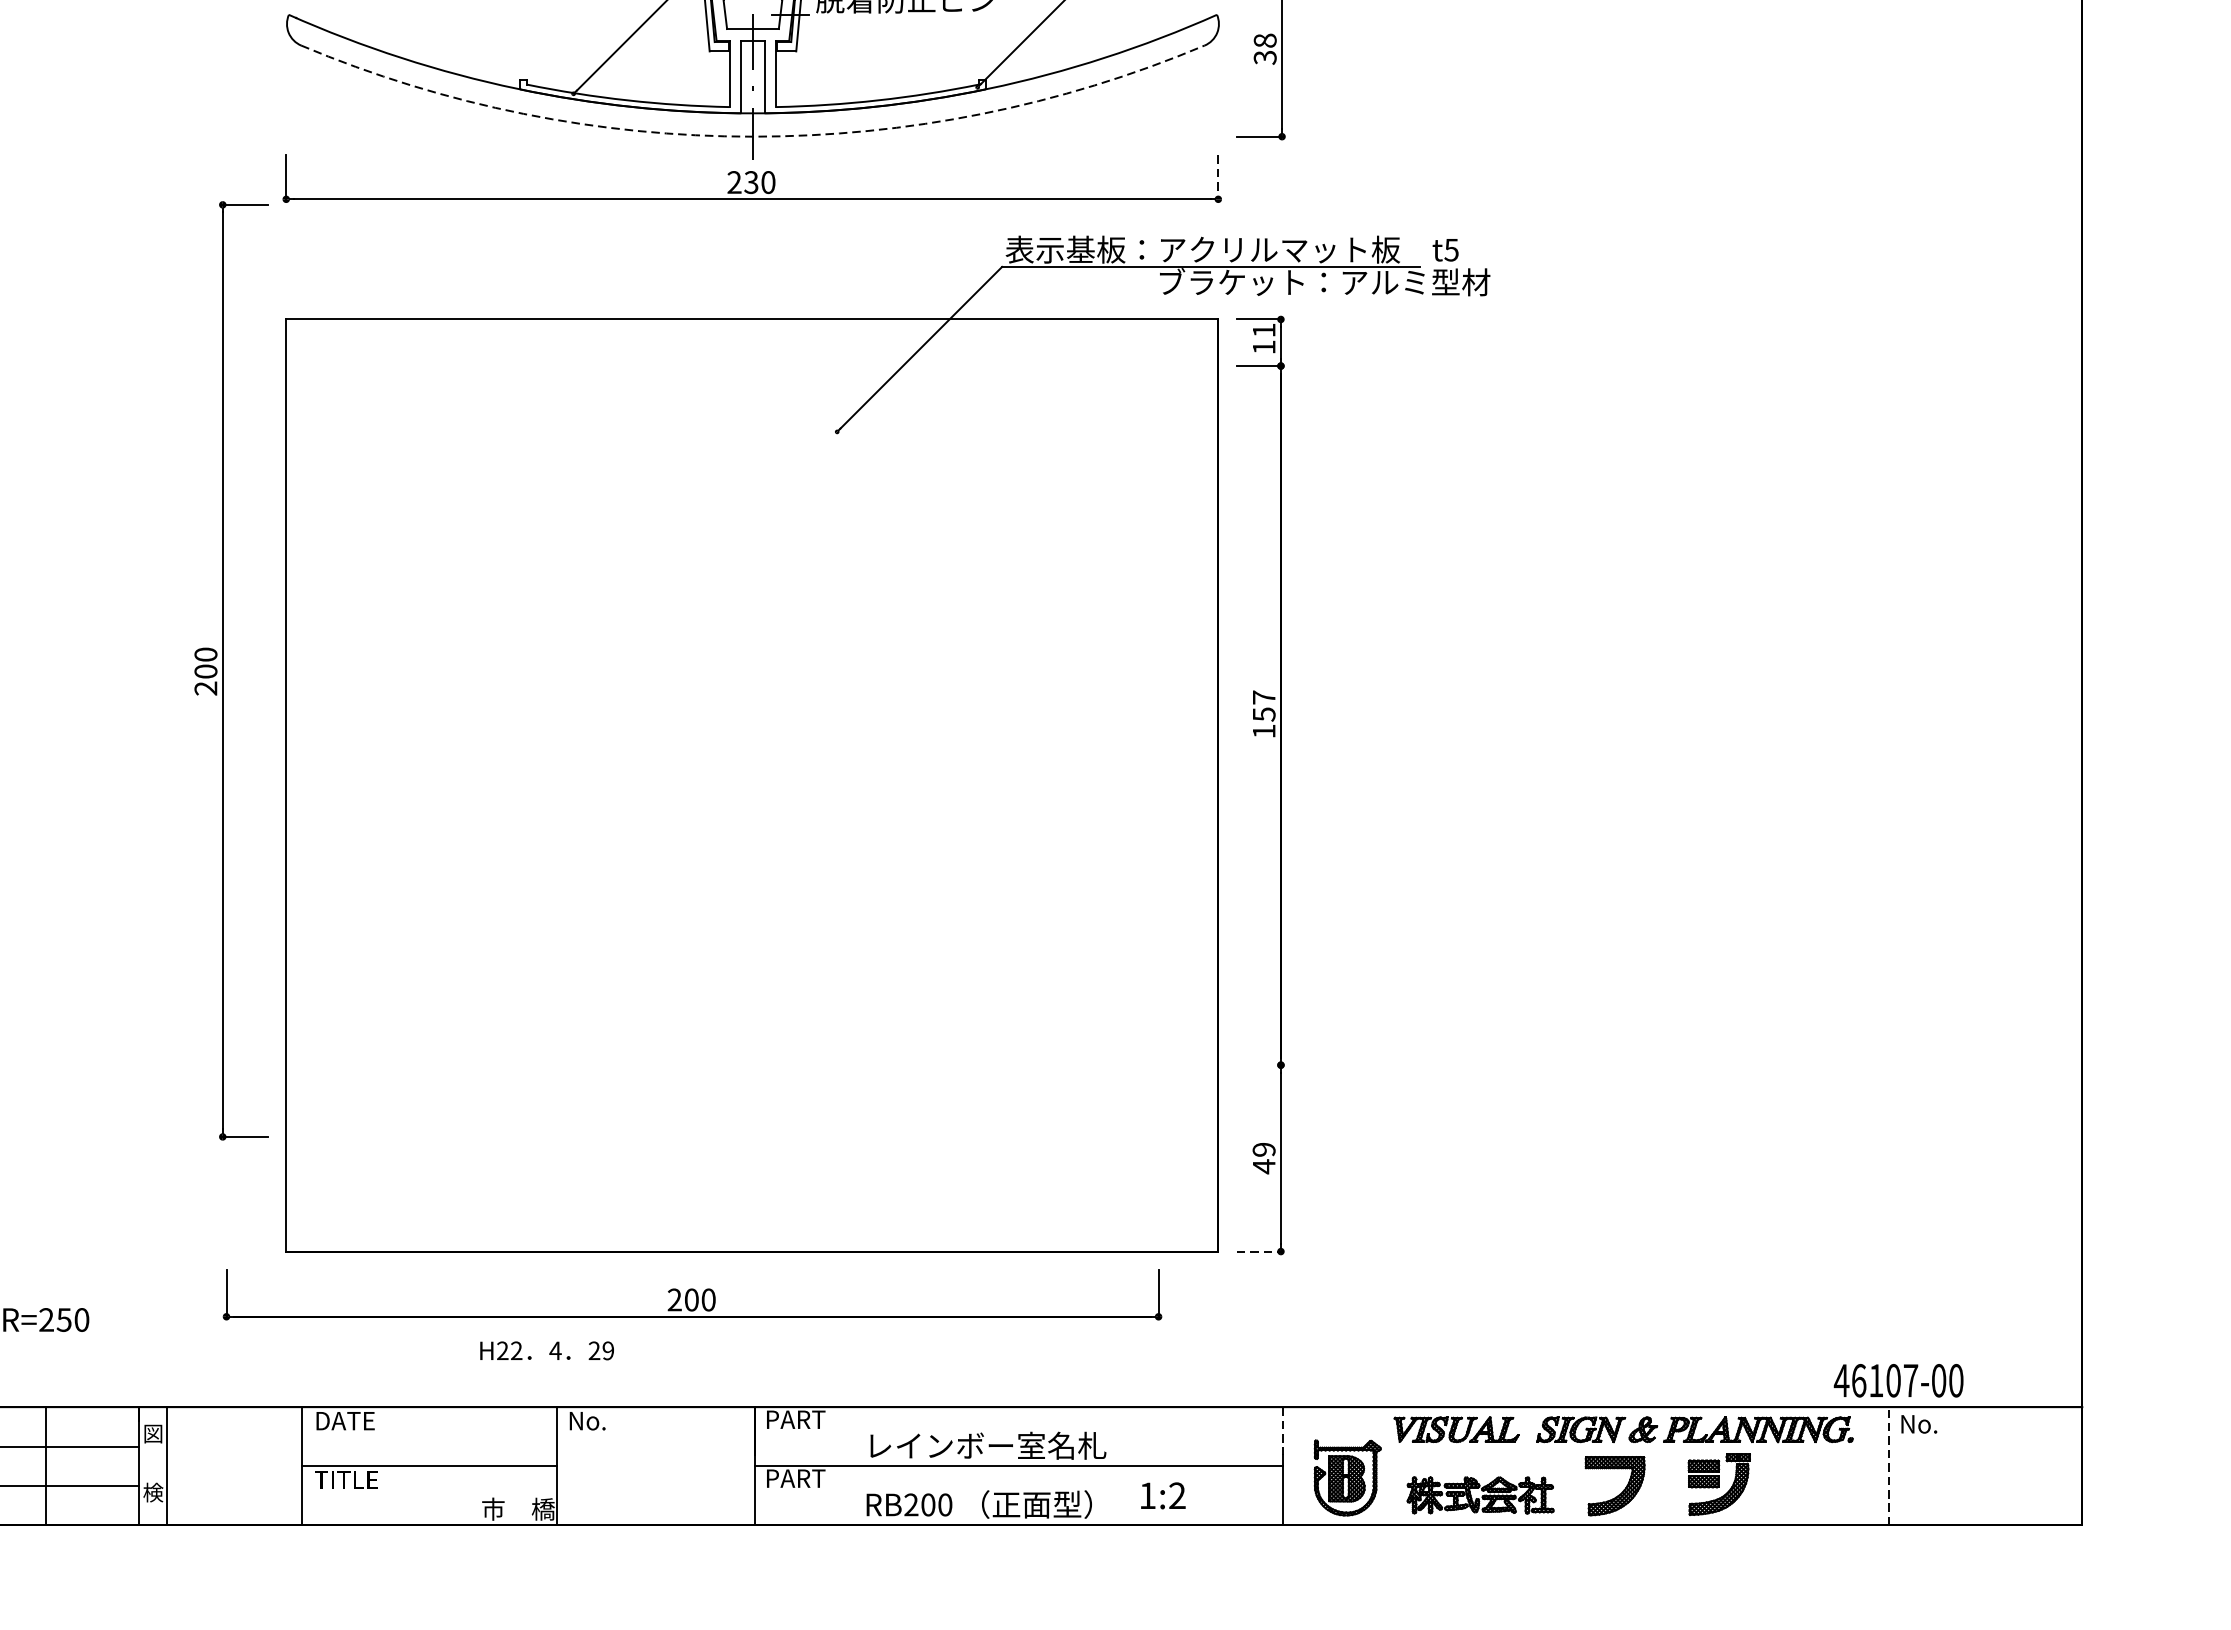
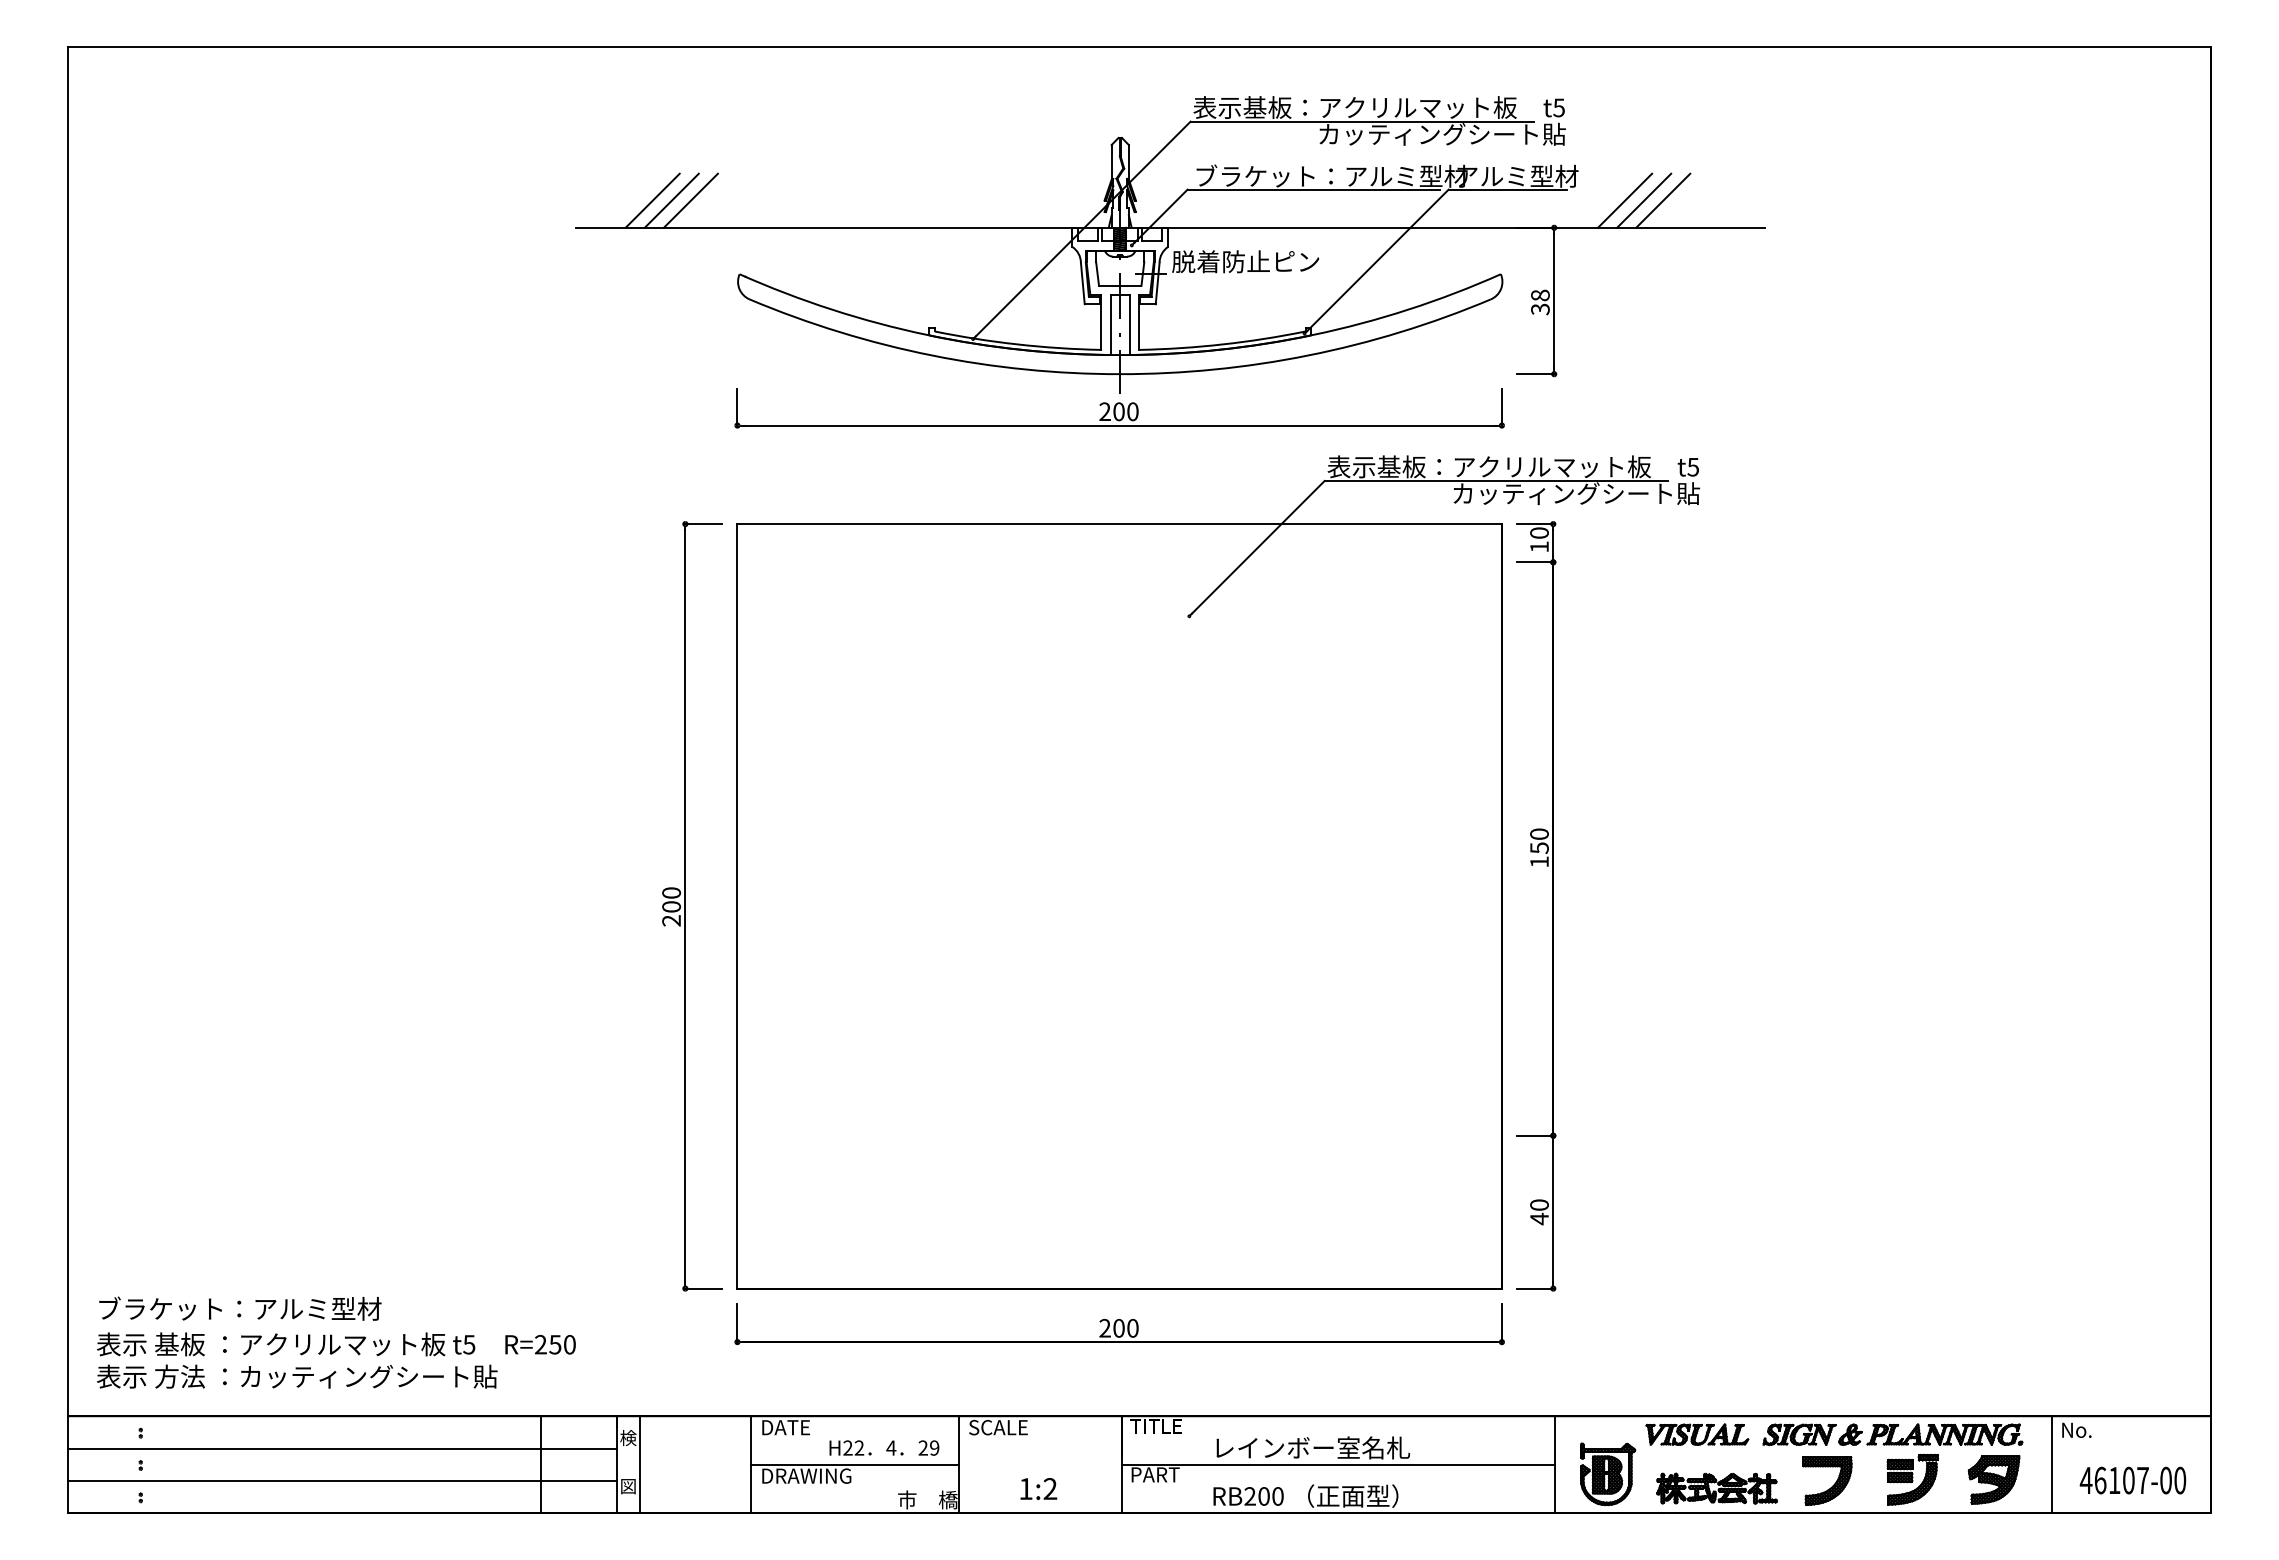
arc: (753, 137) -> (1120, 374), dashed -> solid
line: (1217, 178) -> (1501, 408), dashed -> solid
text: (750, 182) -> (1118, 411), 230 -> 200
text: (1325, 282) -> (1589, 493), ブラケット：アルミ型材 -> カッティングシート貼
text: (1264, 329) -> (1539, 532), 11 -> 10
part: (222, 671) -> (685, 906), moved
text: (1264, 696) -> (1539, 833), 157 -> 150
line: (1259, 1064) -> (1535, 1135), added
text: (1264, 1148) -> (1539, 1204), 49 -> 40
line: (1259, 1251) -> (1535, 1288), dashed -> solid
part: (692, 1295) -> (1119, 1324), moved
text: (547, 1350) -> (884, 1447), moved
text: (1898, 1380) -> (2132, 1480), moved
text: (795, 1419) -> (1155, 1426), PART -> TITLE
text: (604, 1420) -> (998, 1427), No. -> SCALE
line: (1283, 1431) -> (1555, 1436), dashed -> solid
text: (153, 1433) -> (628, 1437), 図 -> 検
line: (1889, 1465) -> (2052, 1464), dashed -> solid
text: (370, 1479) -> (806, 1475), TITLE -> DRAWING
part: (1818, 1484) -> (1994, 1479), added
text: (153, 1492) -> (628, 1486), 検 -> 図
text: (1162, 1495) -> (1038, 1488), moved

